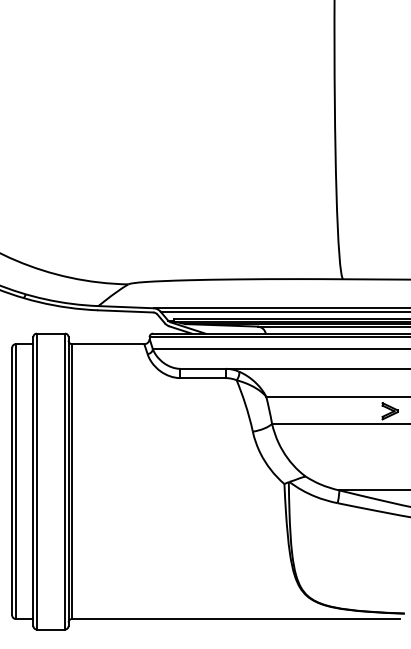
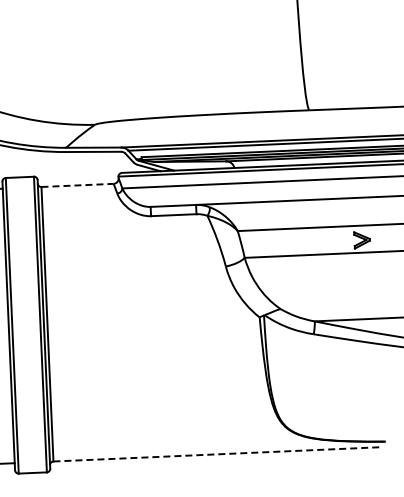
line: (108, 344) -> (77, 185), solid -> dashed
line: (235, 618) -> (216, 453), solid -> dashed

